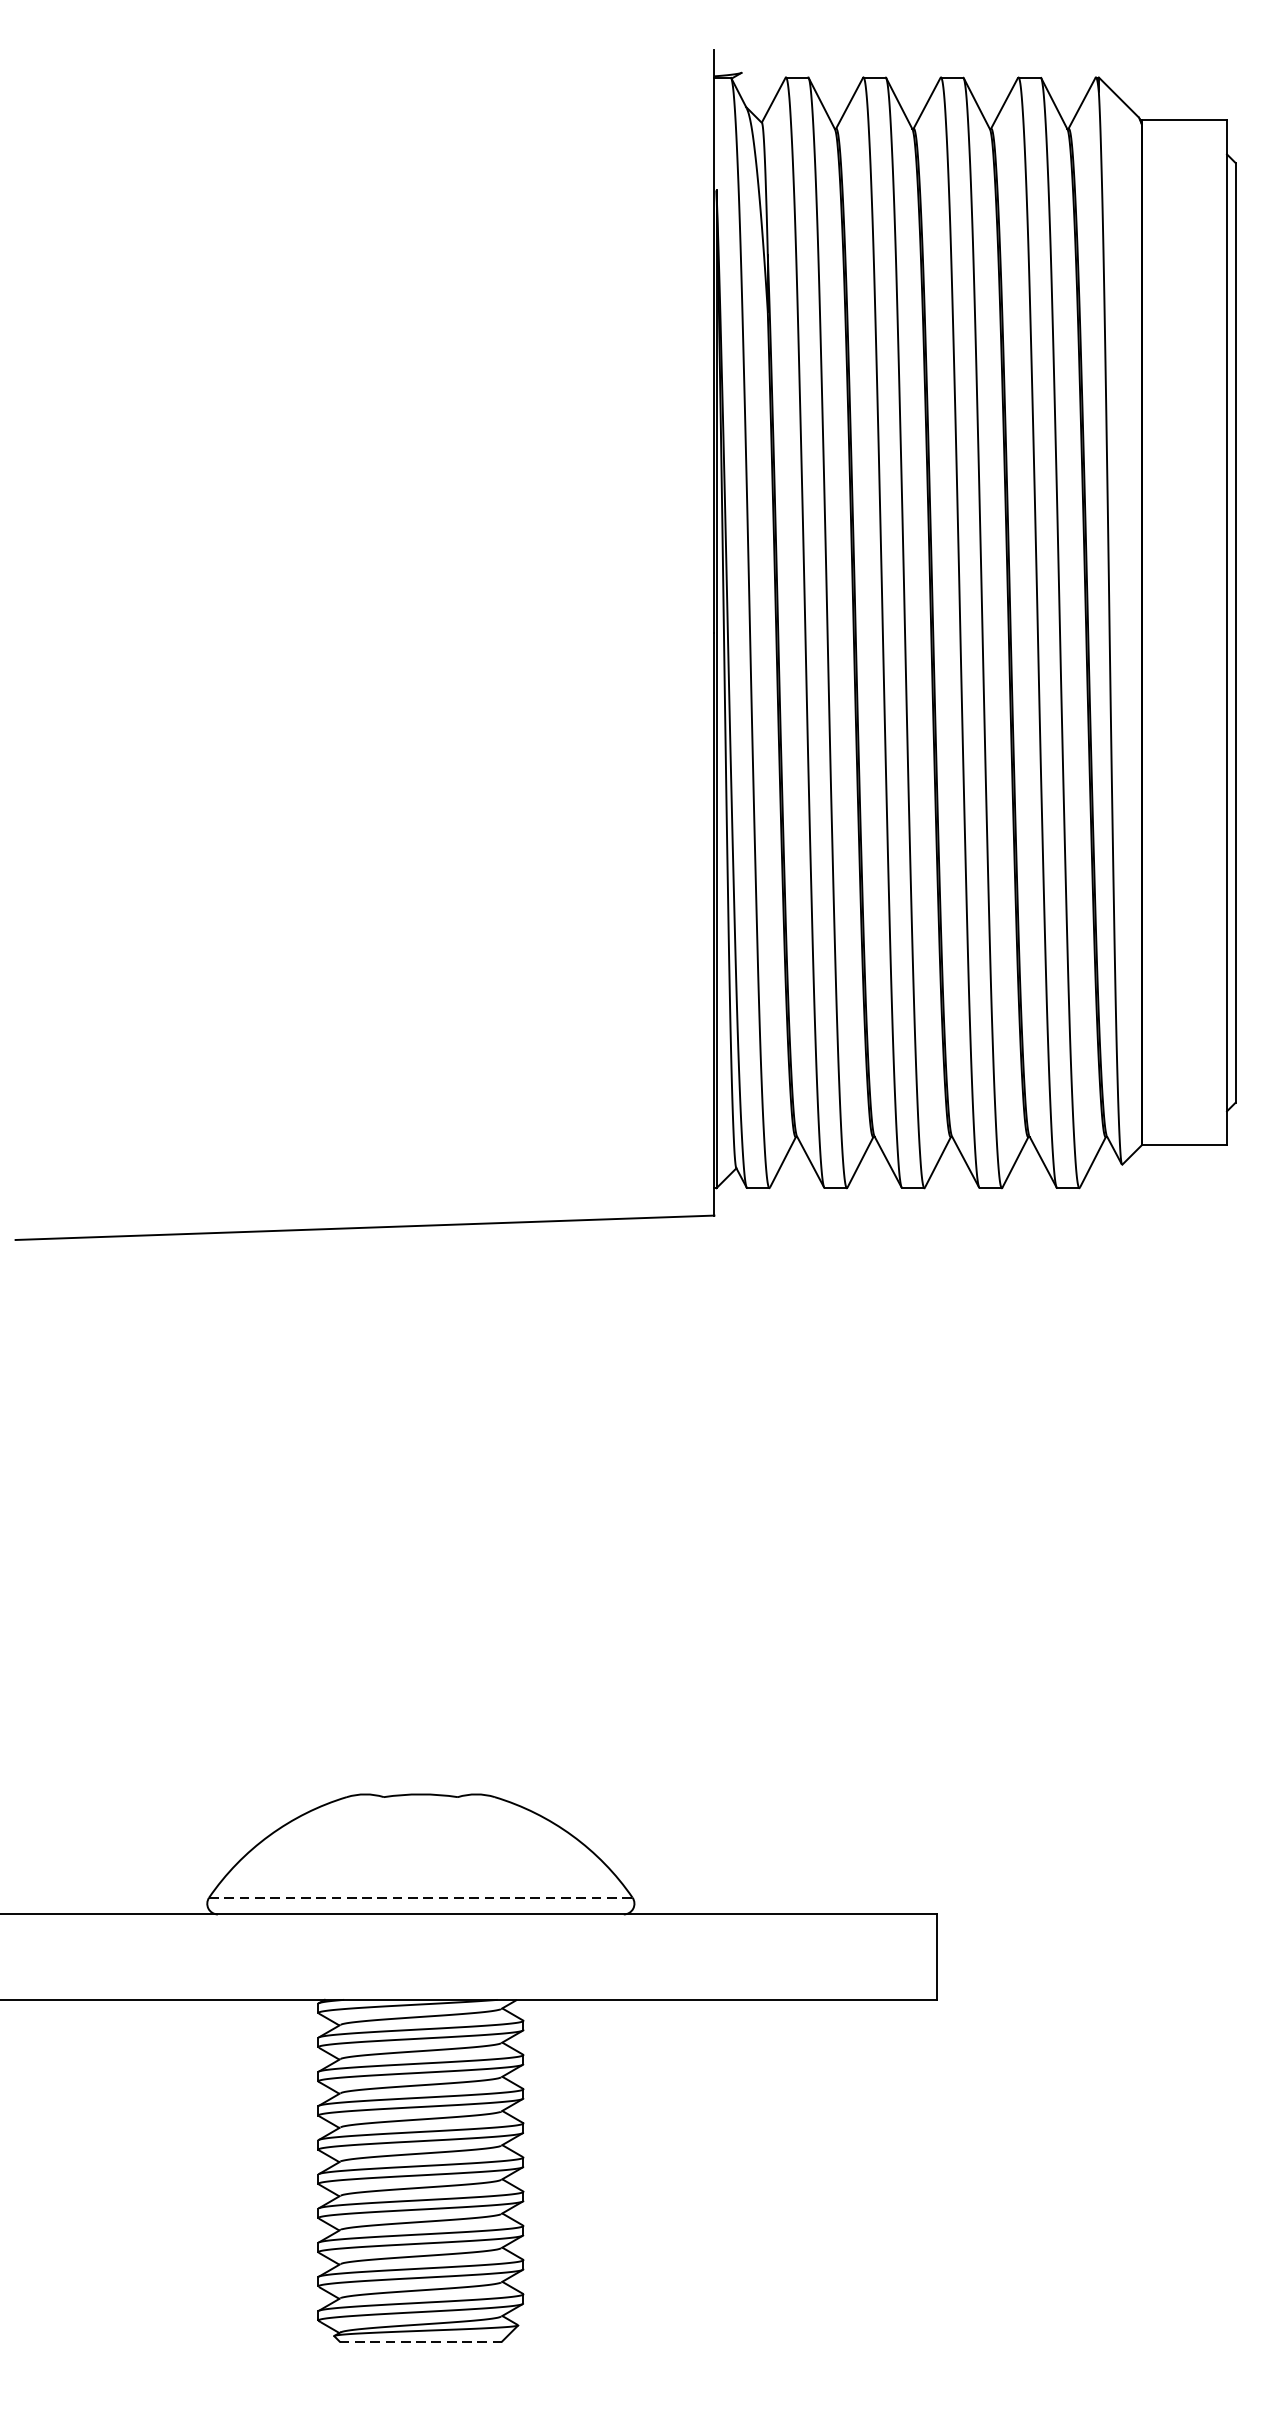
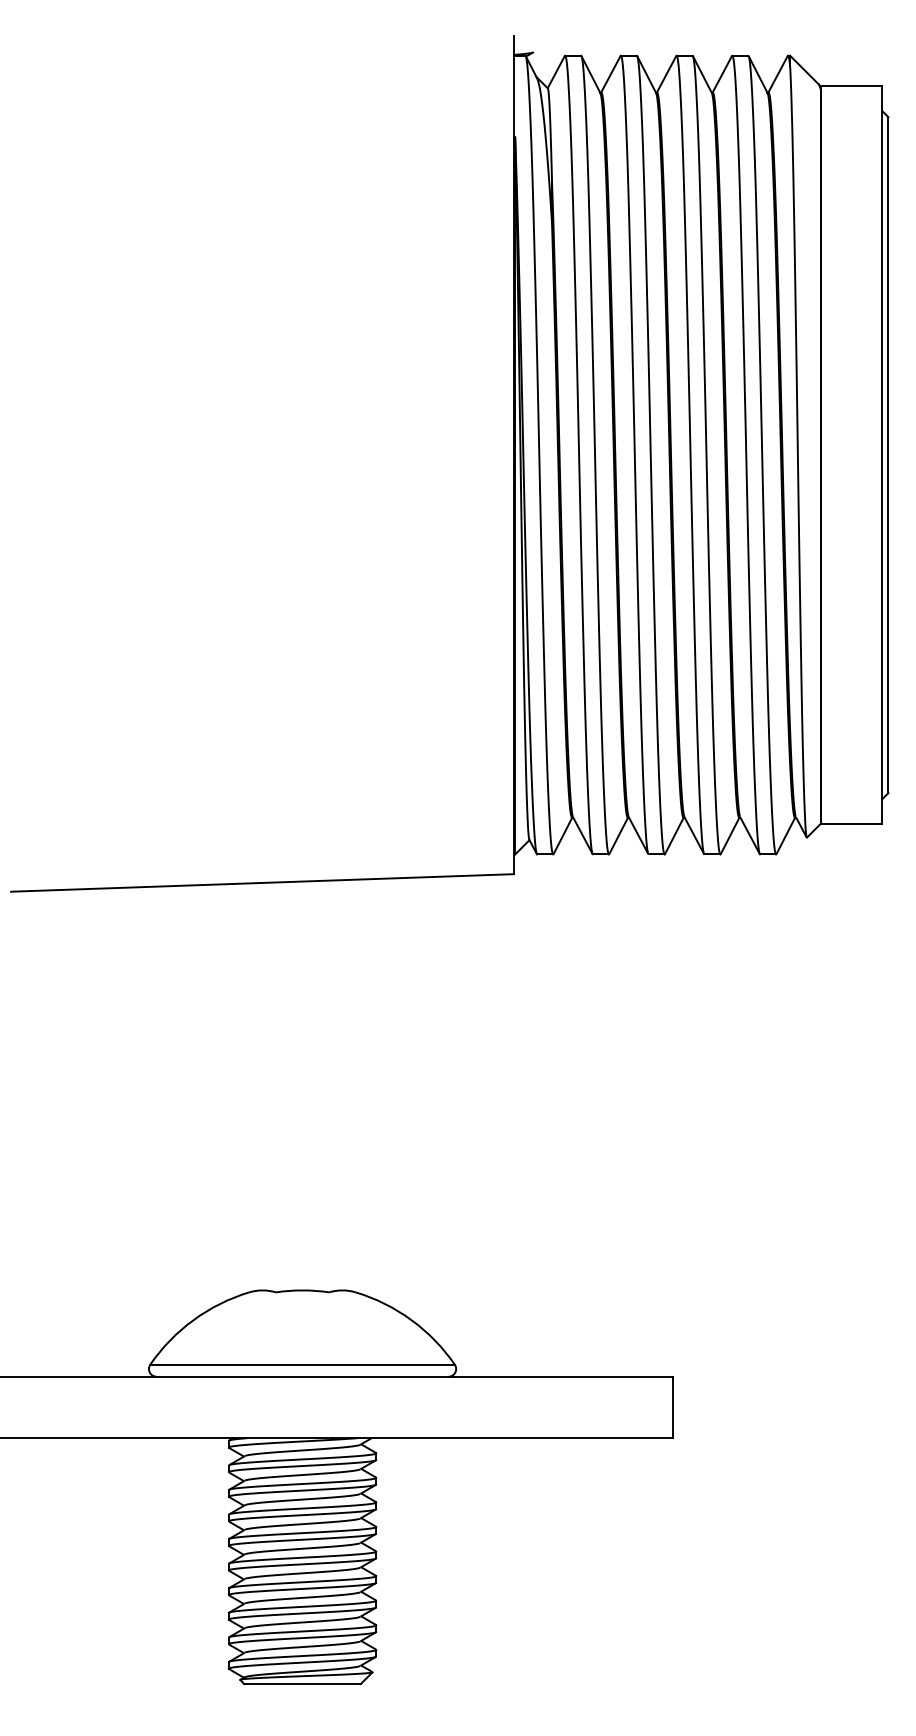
line: (422, 1897) -> (303, 1364), dashed -> solid
line: (422, 2341) -> (303, 1683), dashed -> solid

